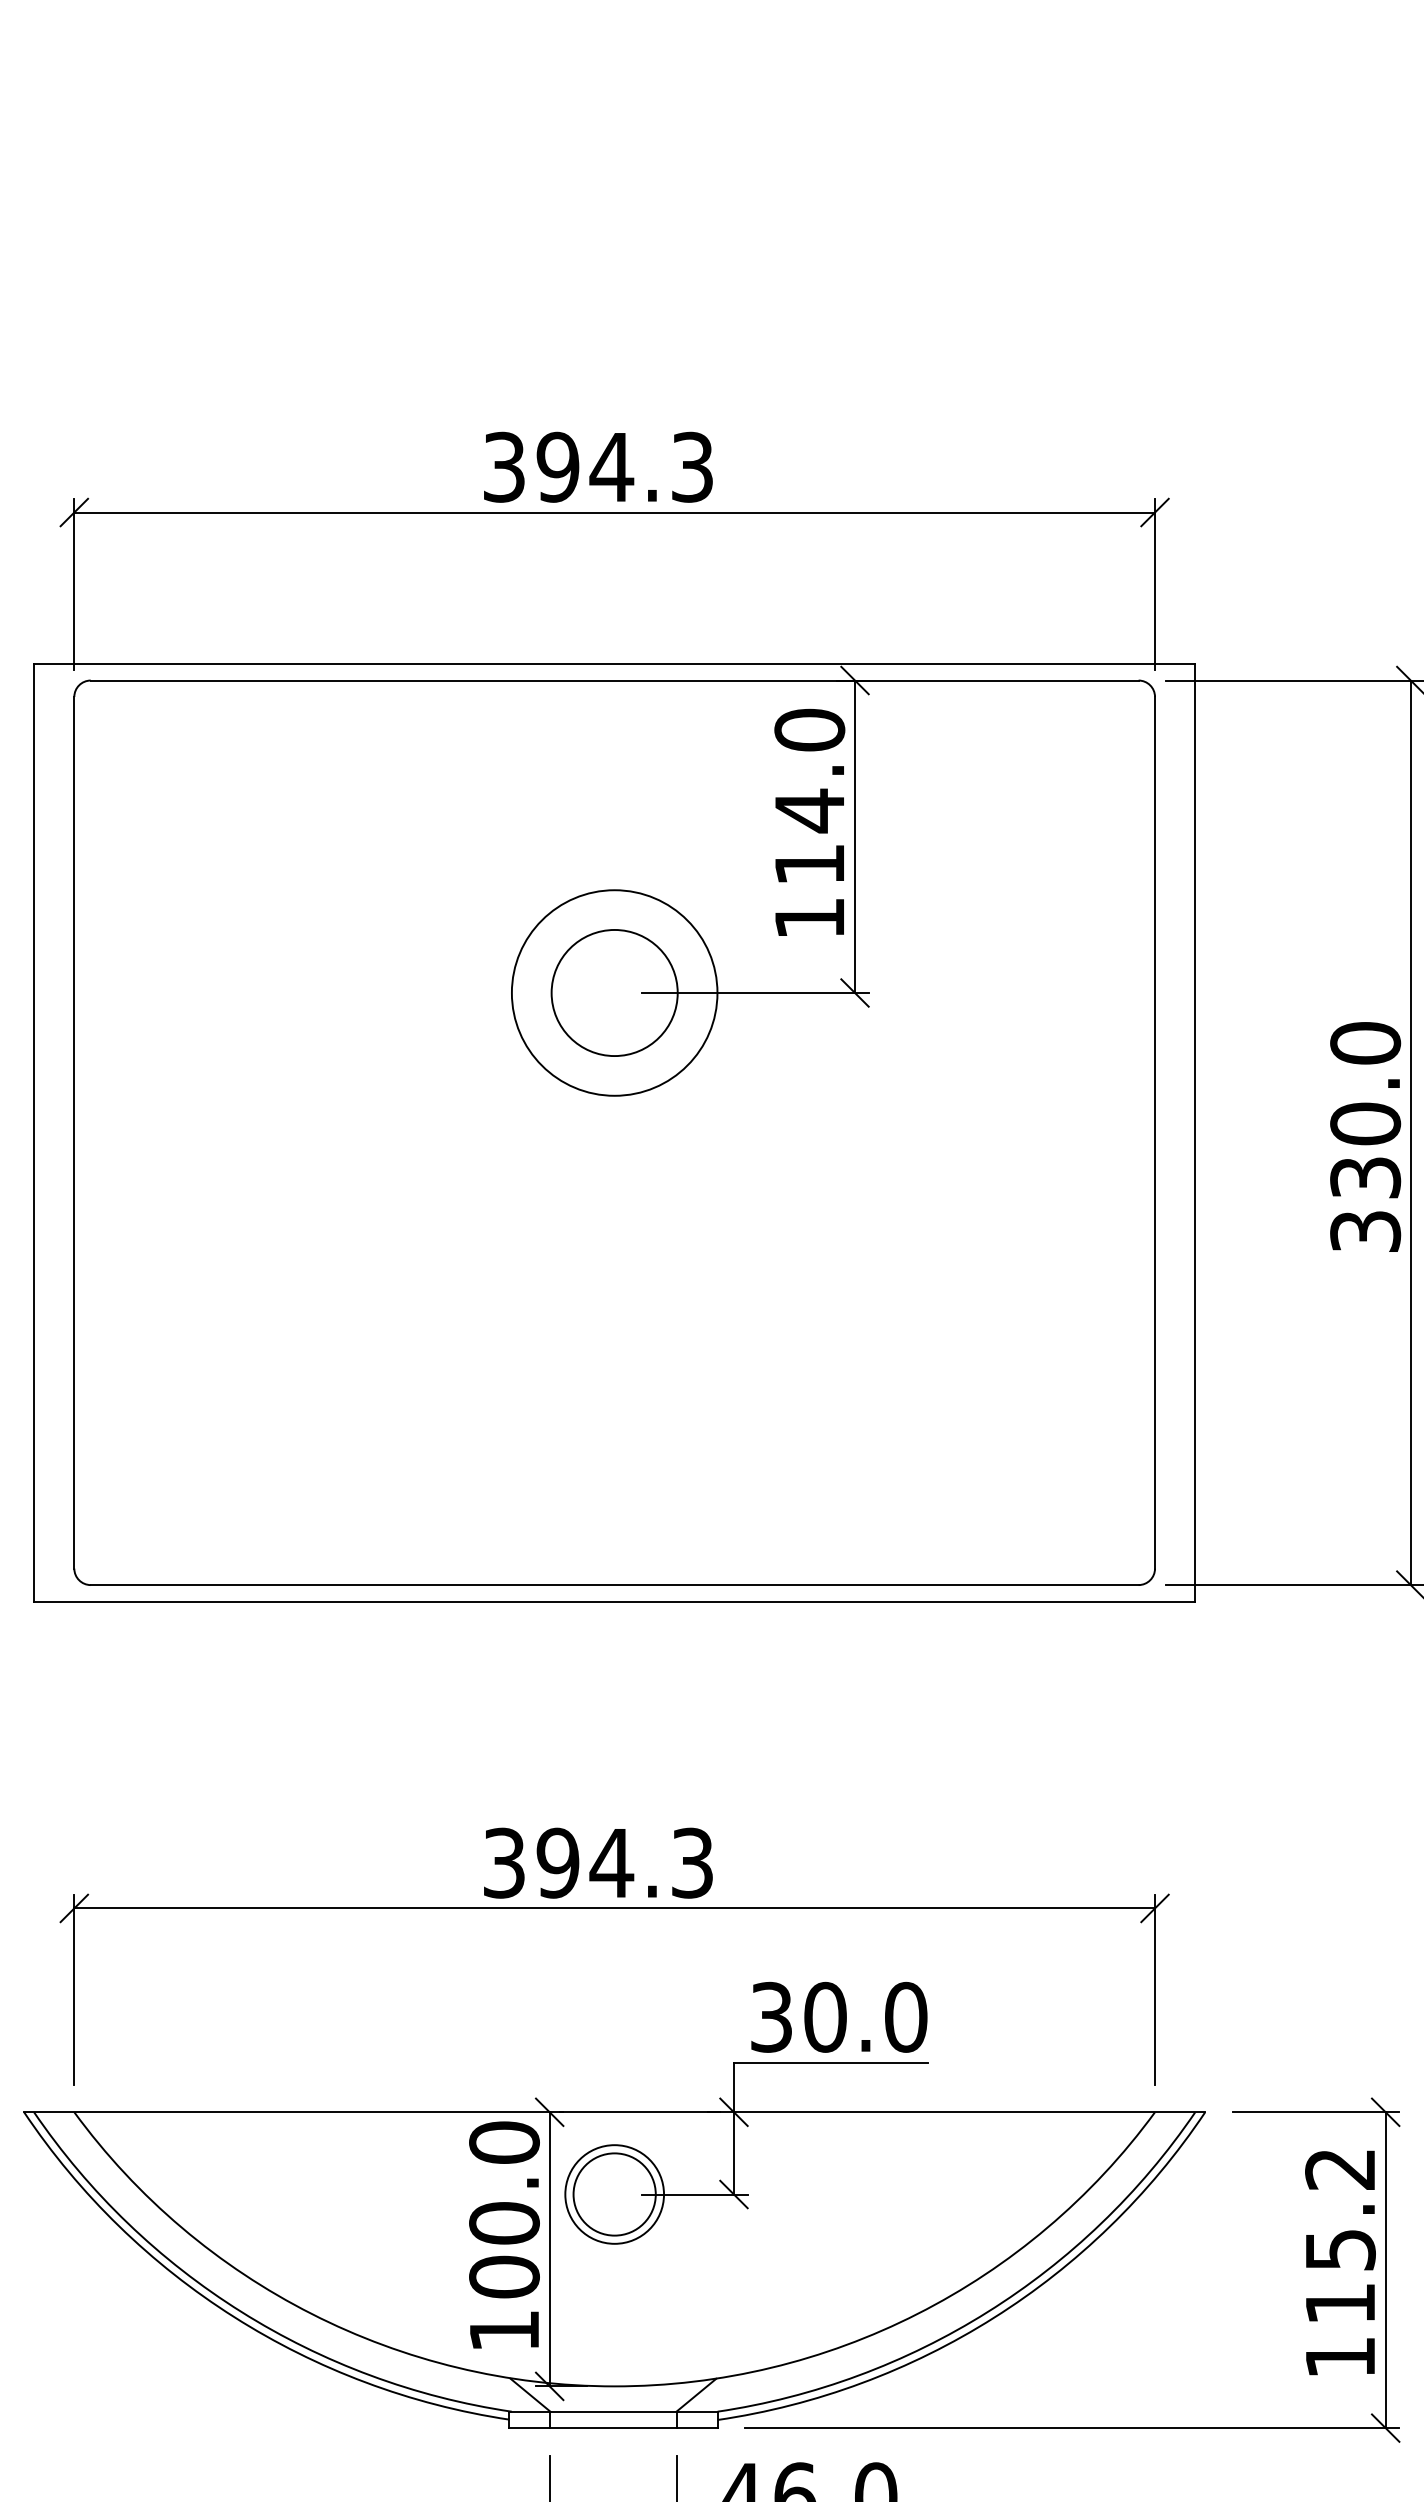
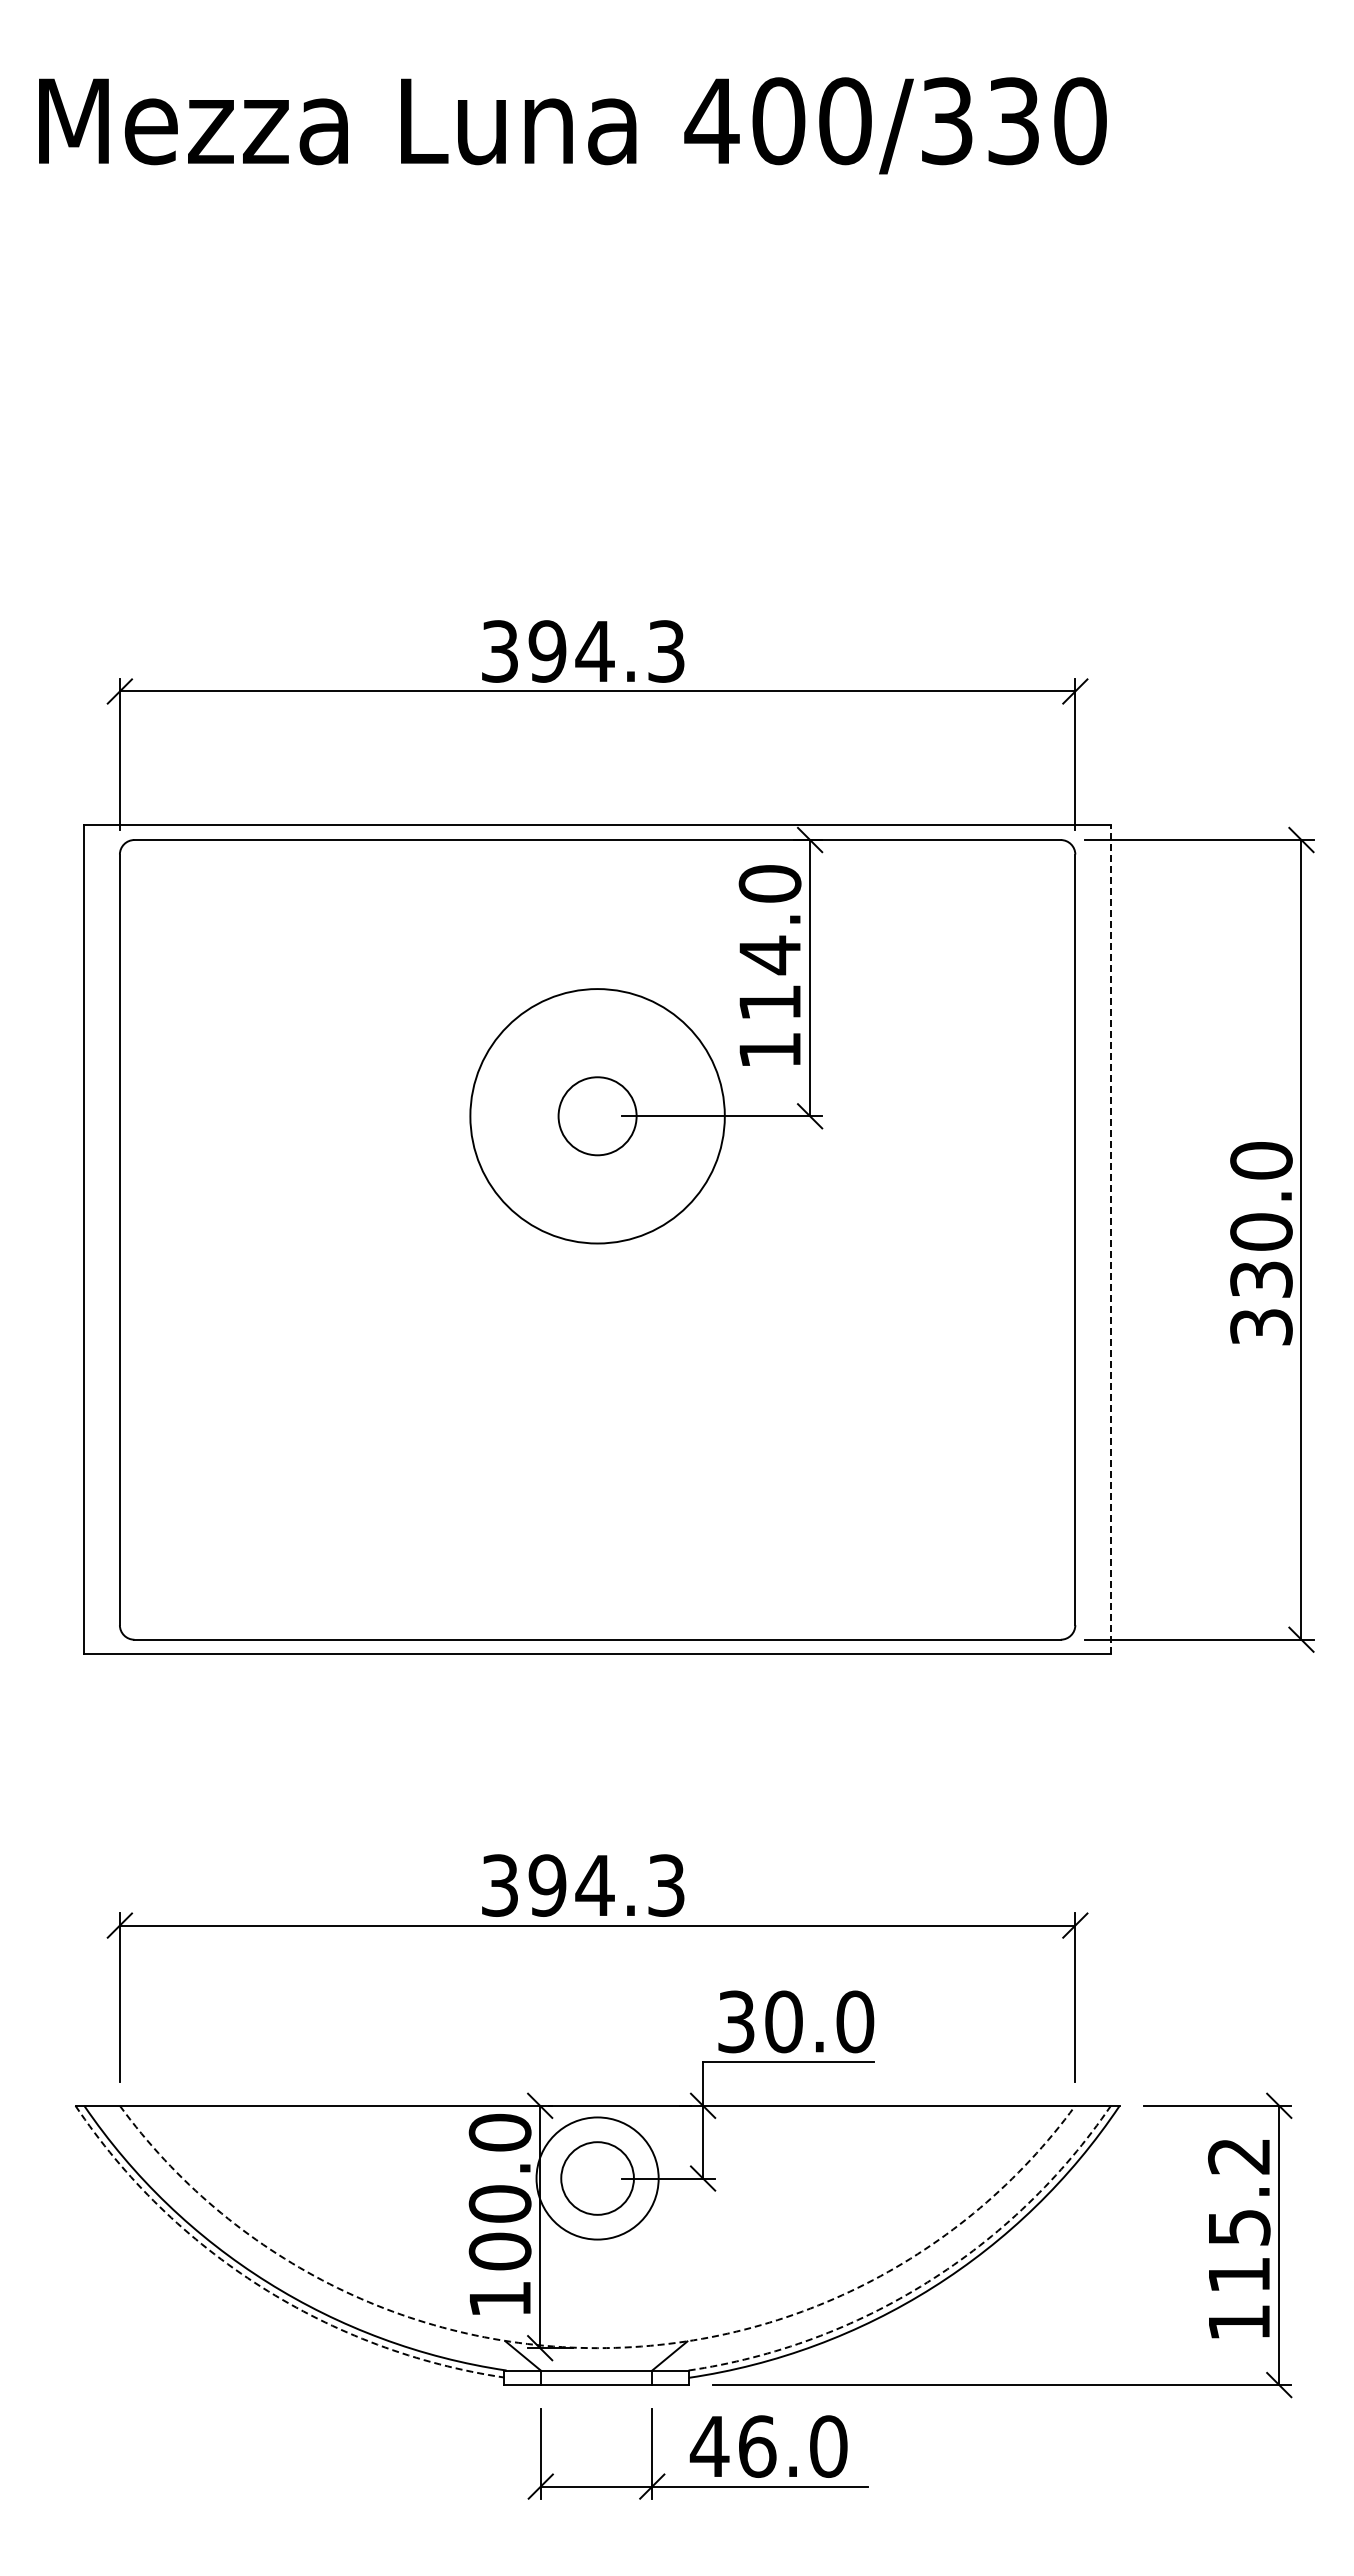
circle: (614, 993) -> (597, 1116), size x0.7
circle: (614, 993) -> (597, 1116), size x1.4
line: (1194, 1132) -> (1110, 1239), solid -> dashed
circle: (614, 2194) -> (597, 2178), size x1.4
arc: (987, 2312) -> (927, 2282), solid -> dashed
arc: (234, 2316) -> (261, 2286), solid -> dashed
arc: (614, 2386) -> (597, 2348), solid -> dashed

